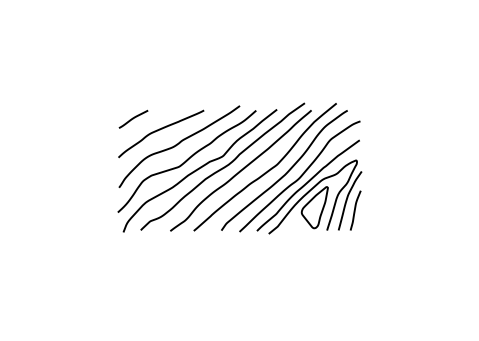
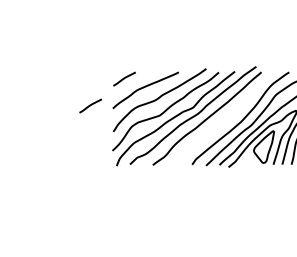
curve: (89, 153) -> (90, 105), added
curve: (267, 170) -> (227, 118), removed

